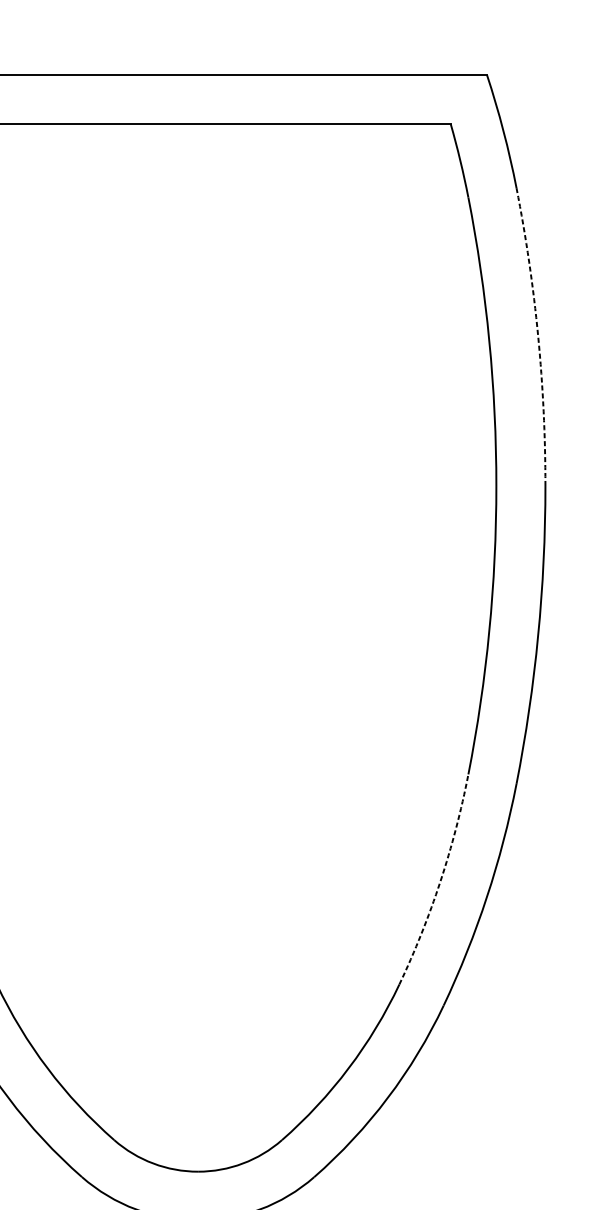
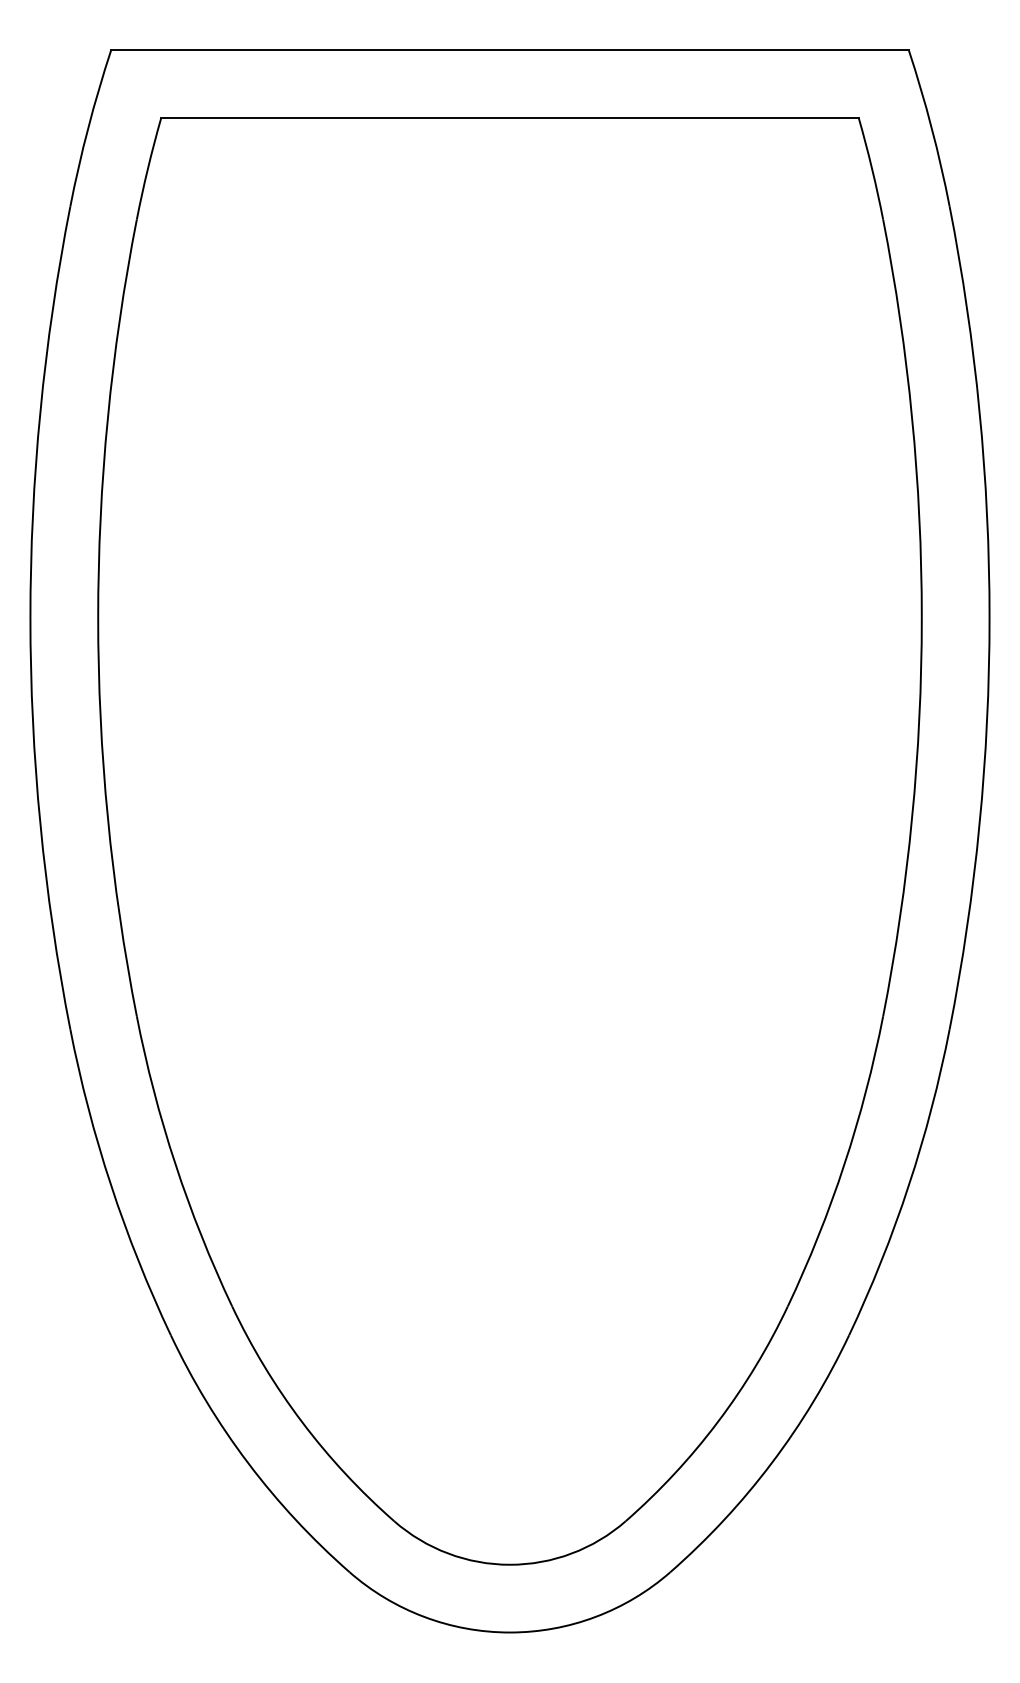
arc: (538, 336) -> (979, 411), dashed -> solid
arc: (440, 881) -> (844, 1164), dashed -> solid

